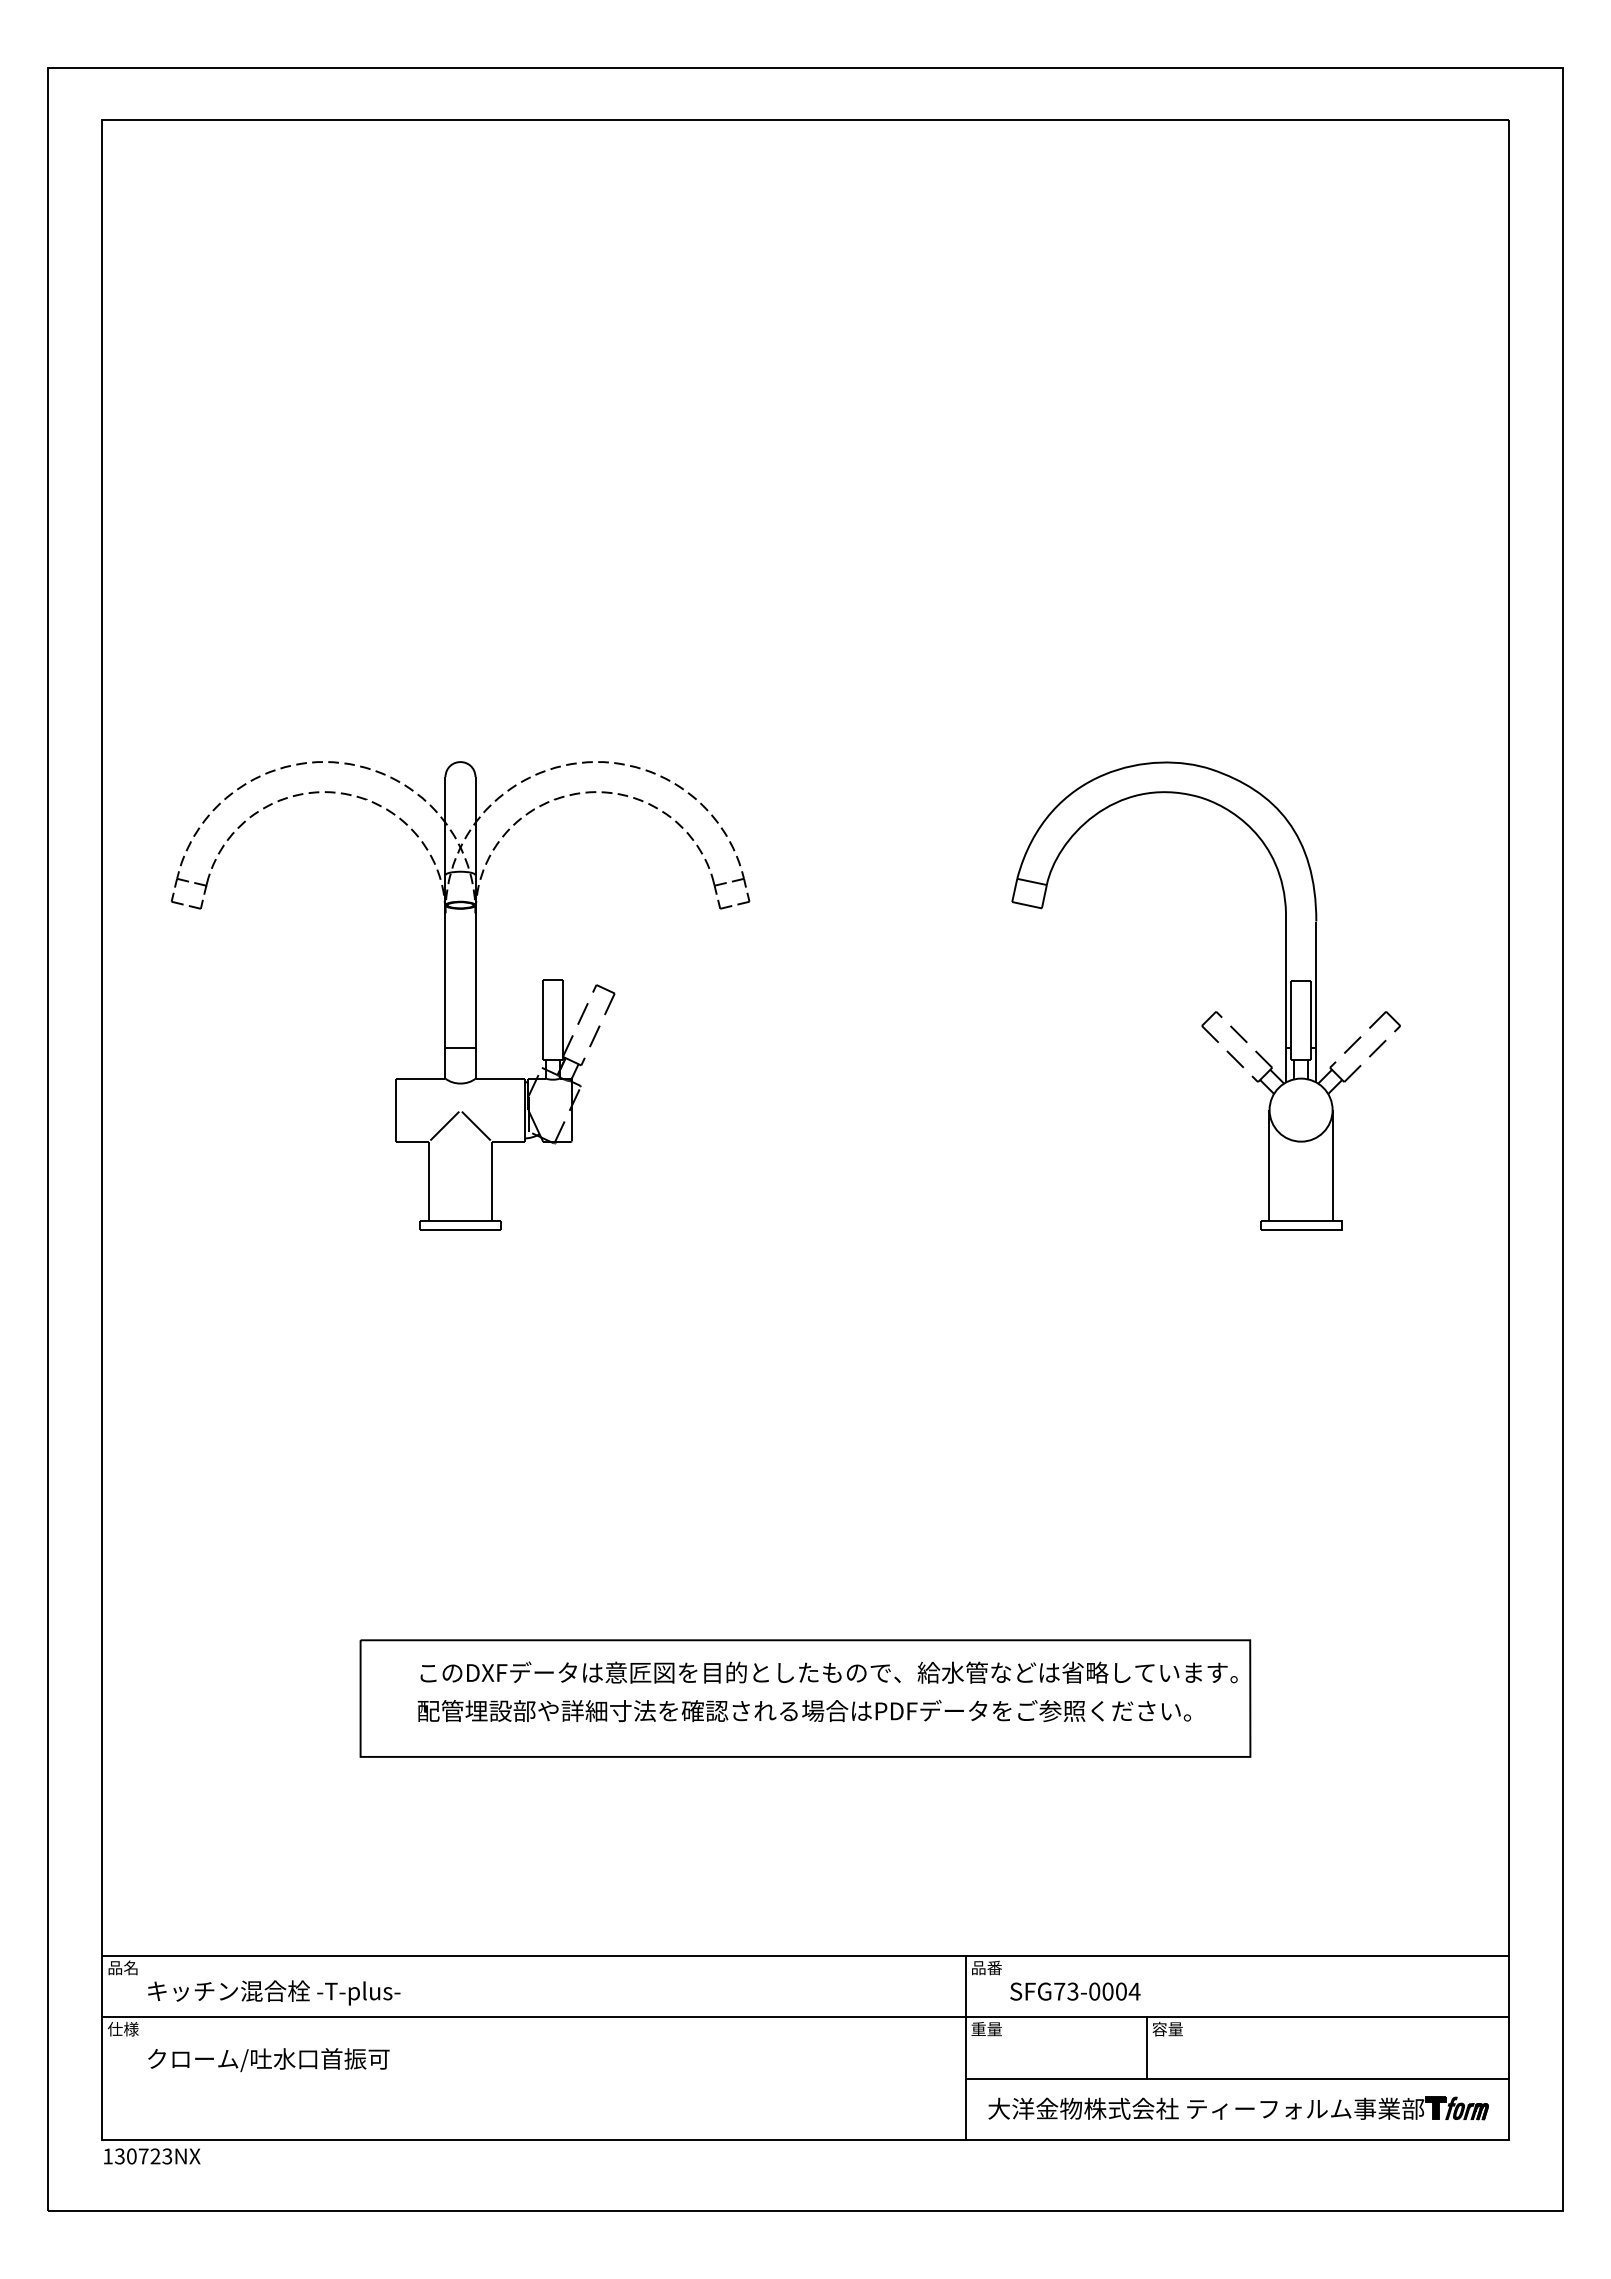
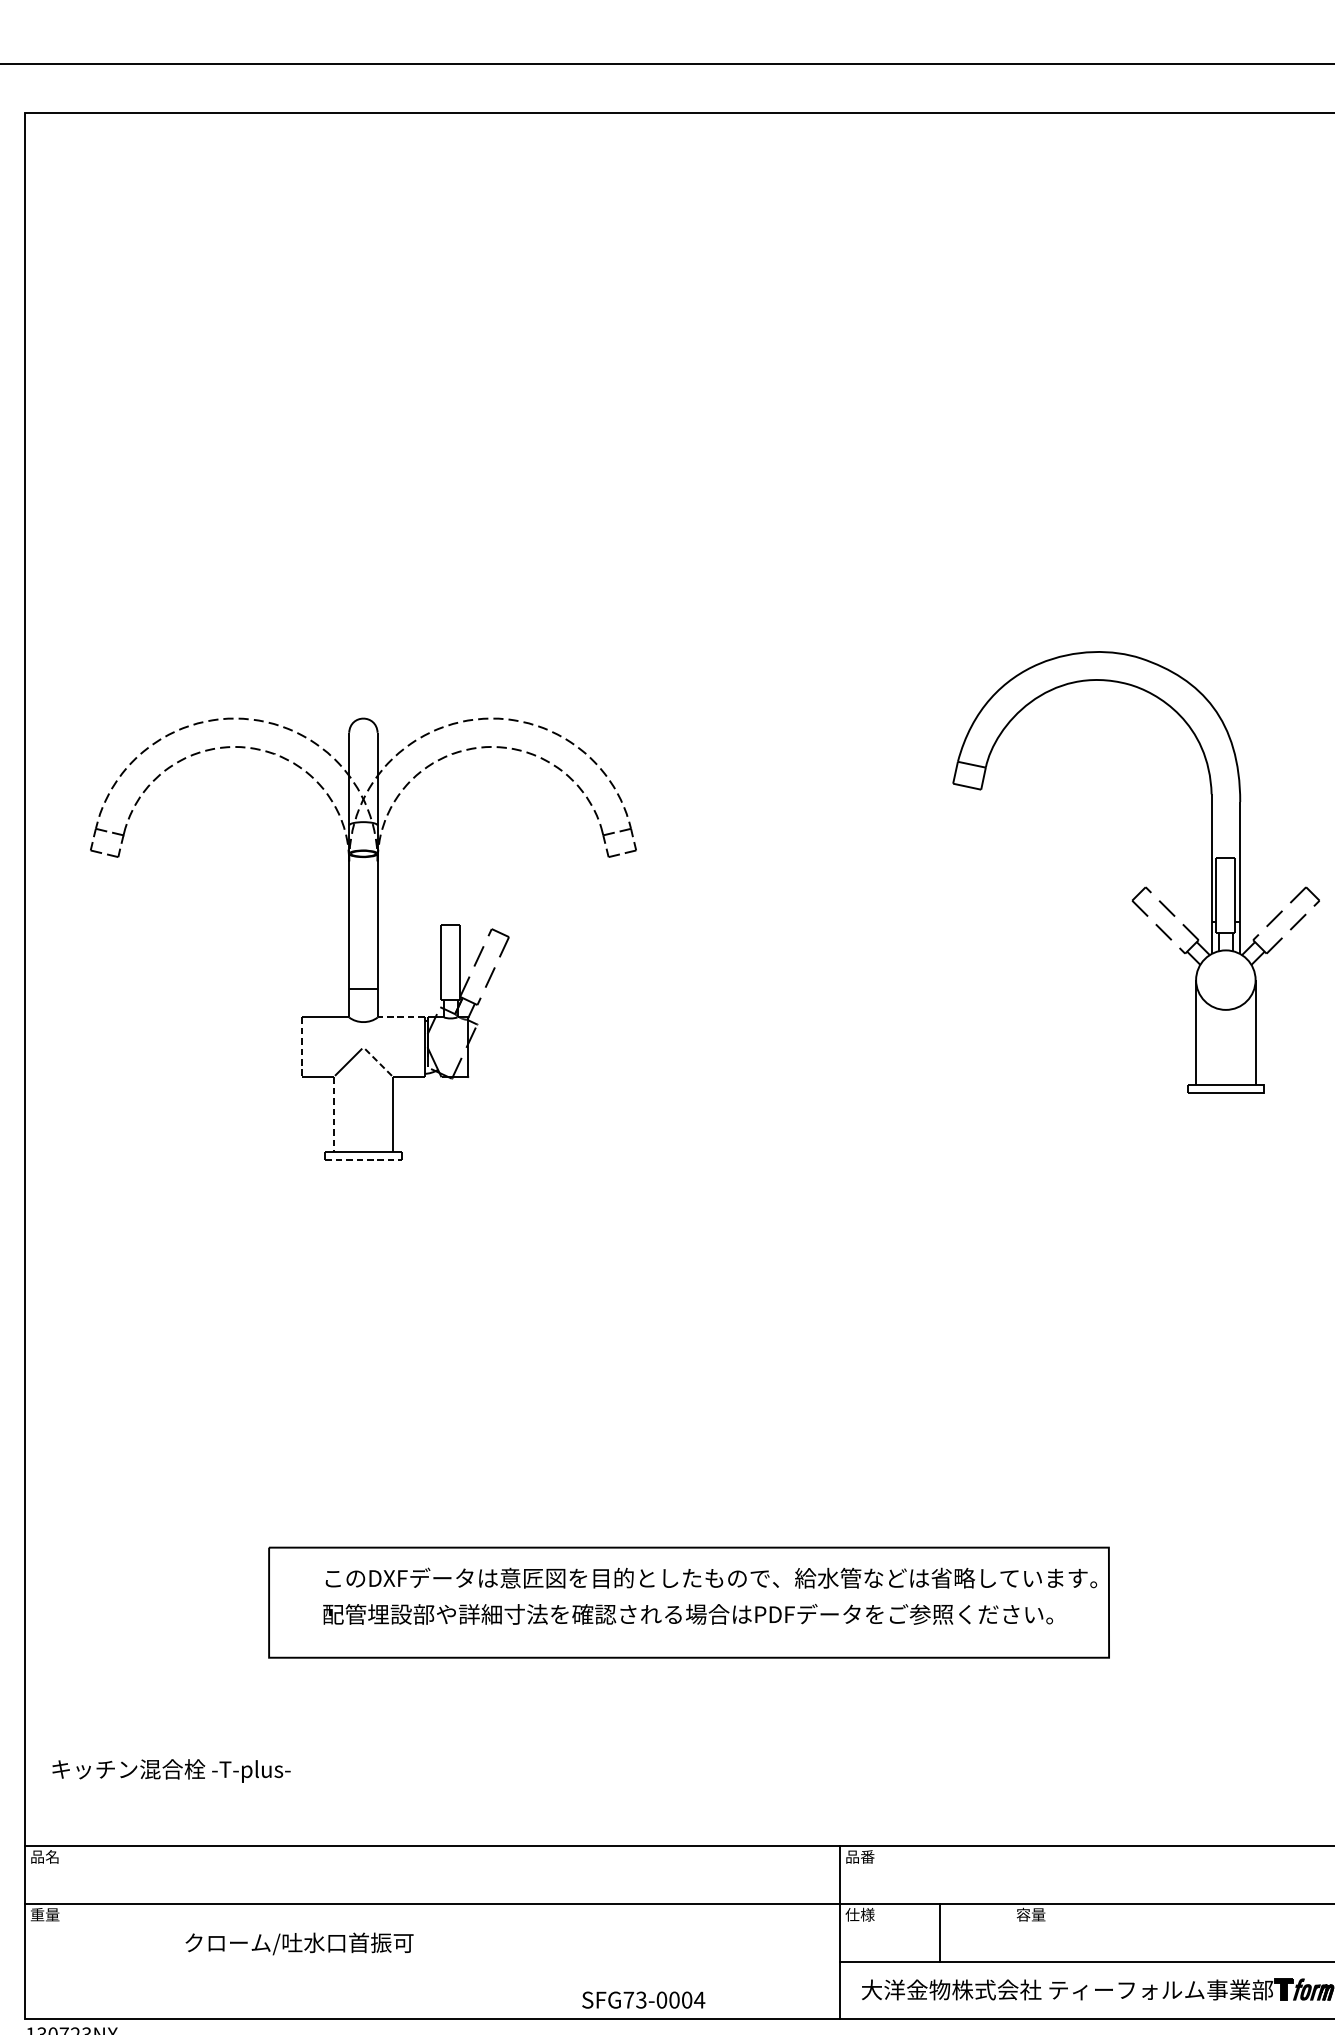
part: (1215, 1011) -> (1145, 887), moved
line: (500, 1078) -> (401, 1017), solid -> dashed
line: (395, 1110) -> (302, 1047), solid -> dashed
line: (475, 1125) -> (377, 1061), solid -> dashed
line: (428, 1181) -> (333, 1114), solid -> dashed
line: (461, 1230) -> (364, 1160), solid -> dashed
text: (1075, 1991) -> (643, 2000), moved
text: (274, 1992) -> (171, 1770), moved
text: (122, 2028) -> (44, 1914), 仕様 -> 重量
text: (986, 2028) -> (859, 1914), 重量 -> 仕様
line: (1146, 2047) -> (940, 1932), moved
text: (268, 2060) -> (299, 1944), moved

